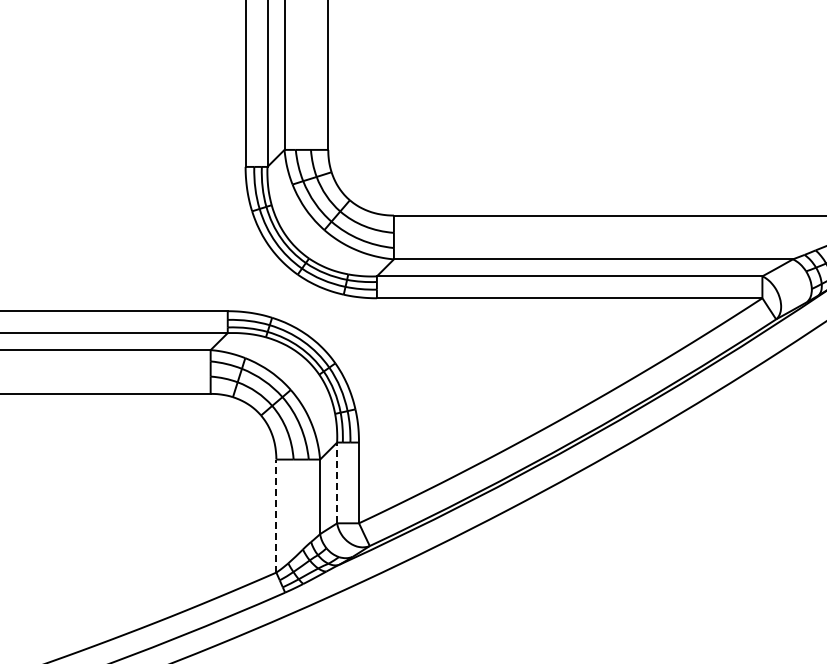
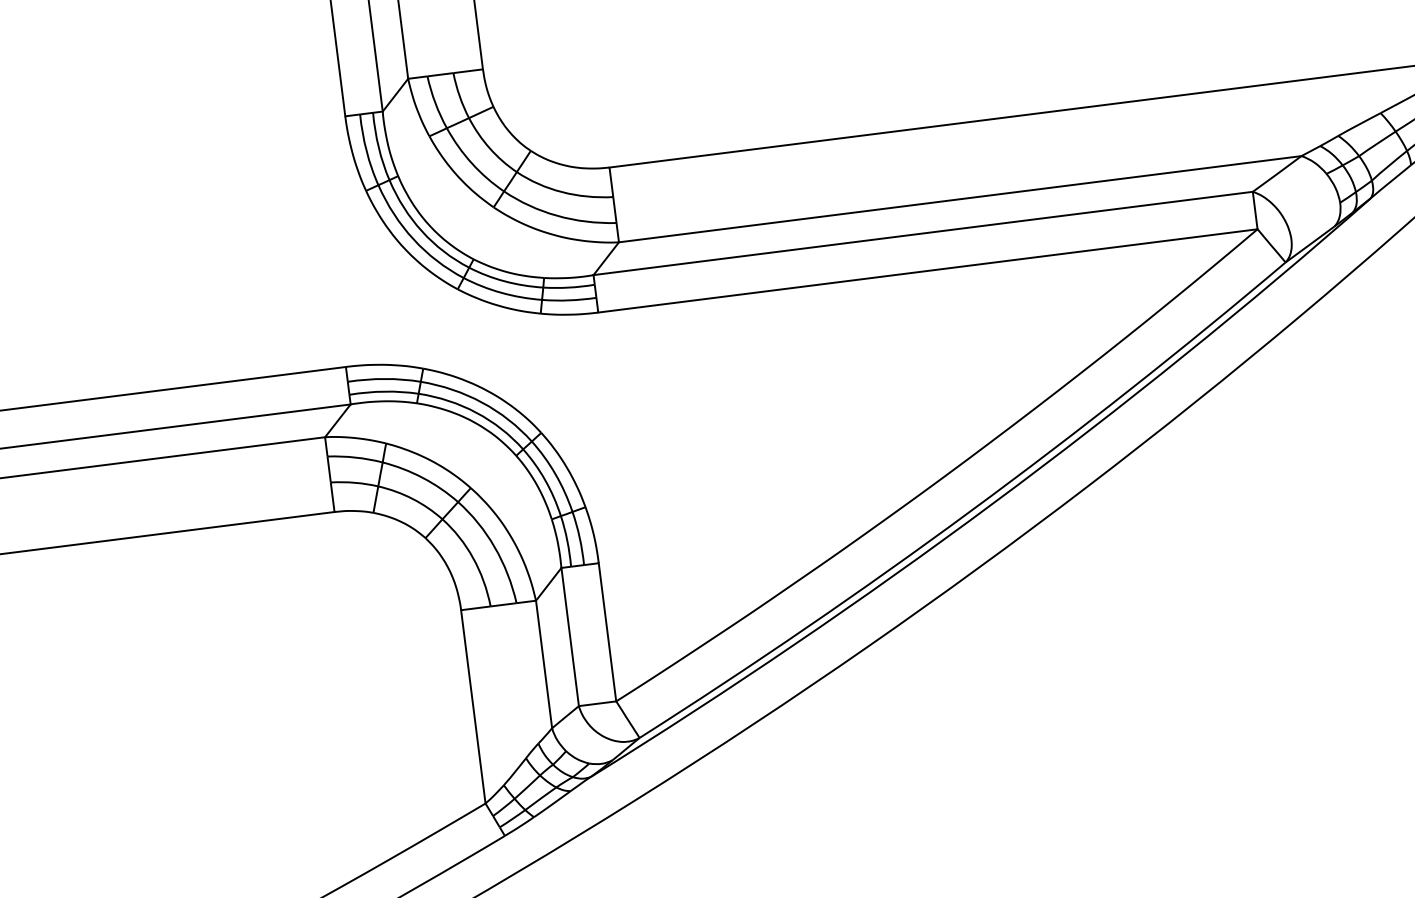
line: (337, 482) -> (570, 636), dashed -> solid
line: (276, 516) -> (473, 707), dashed -> solid

